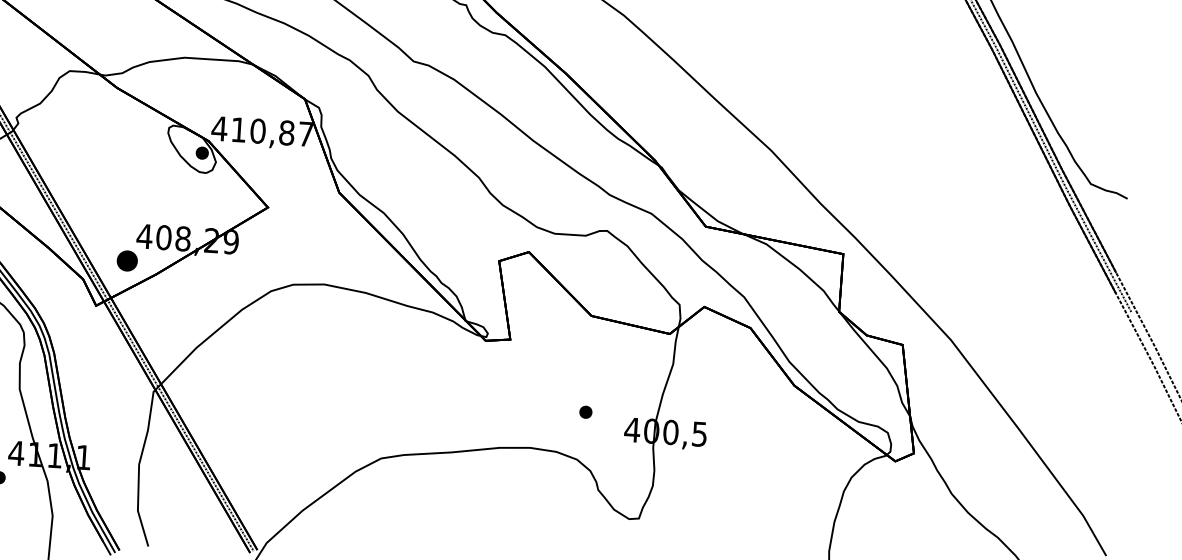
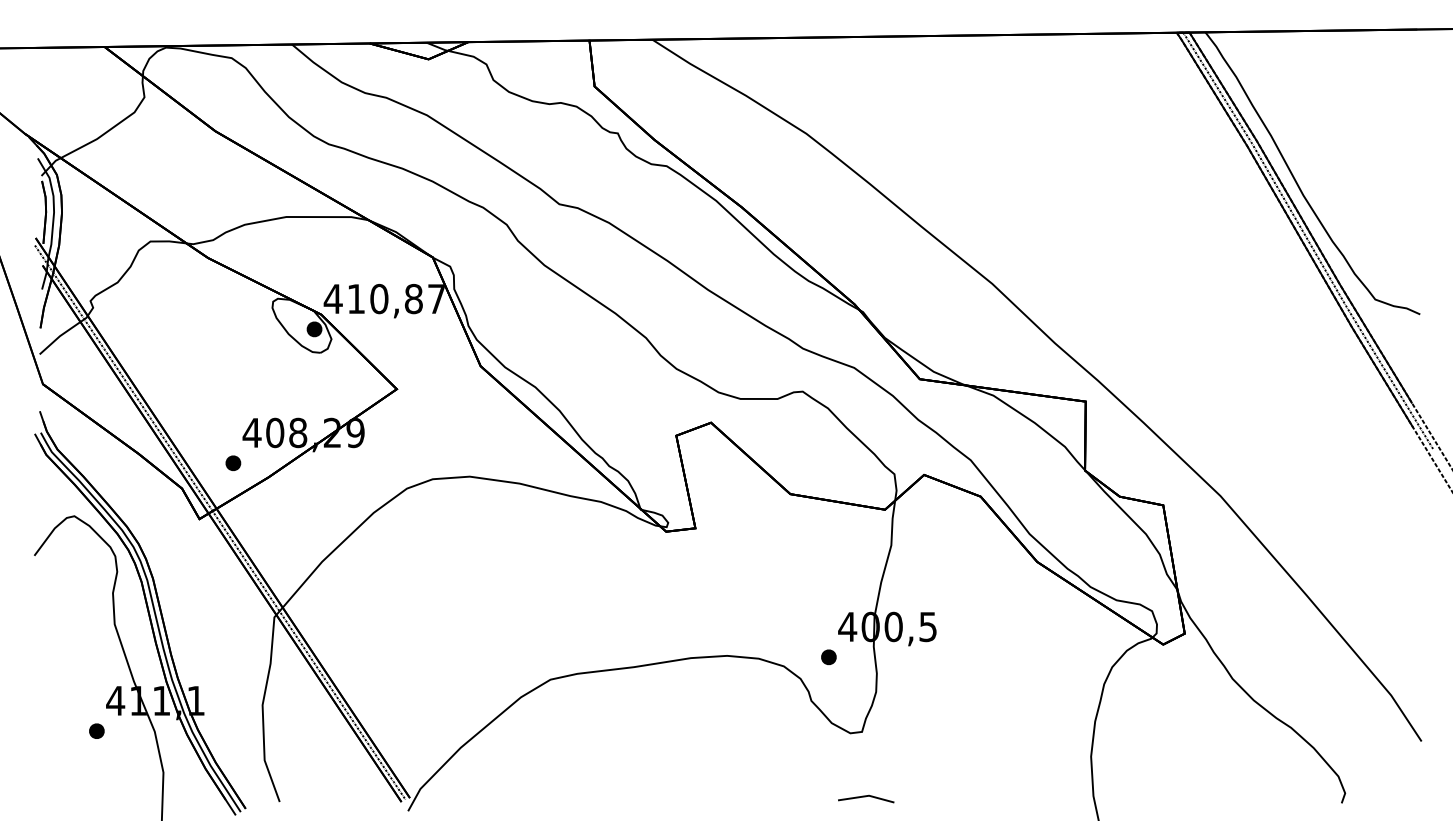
part: (127, 260) -> (233, 462), size x0.62
part: (585, 412) -> (828, 657), moved

